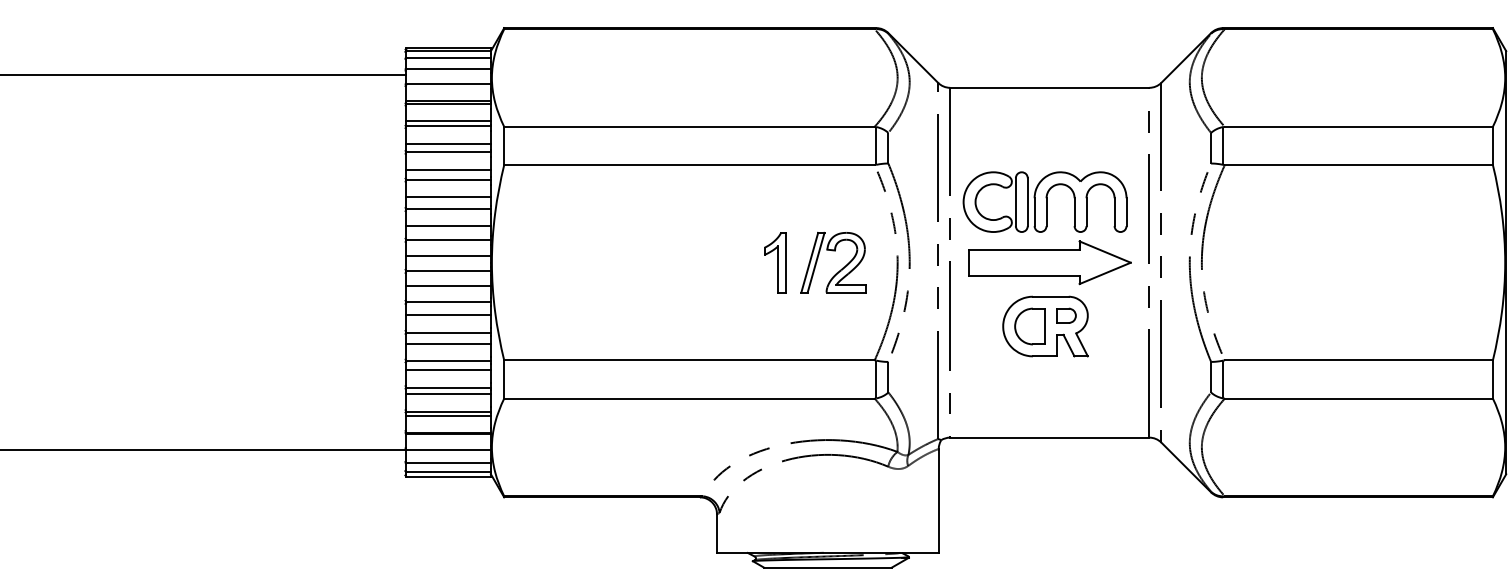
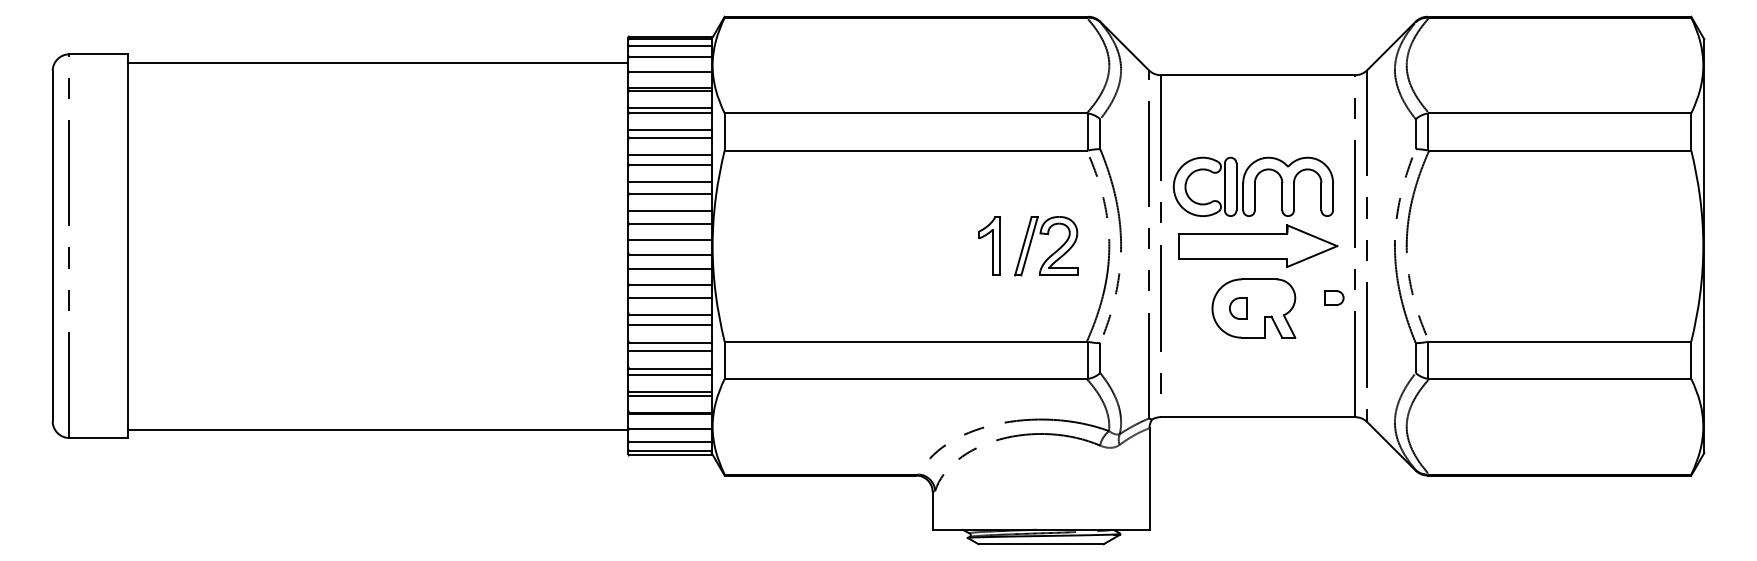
part: (1066, 315) -> (1334, 297), moved
part: (1029, 326) -> (1238, 308), size x0.6

